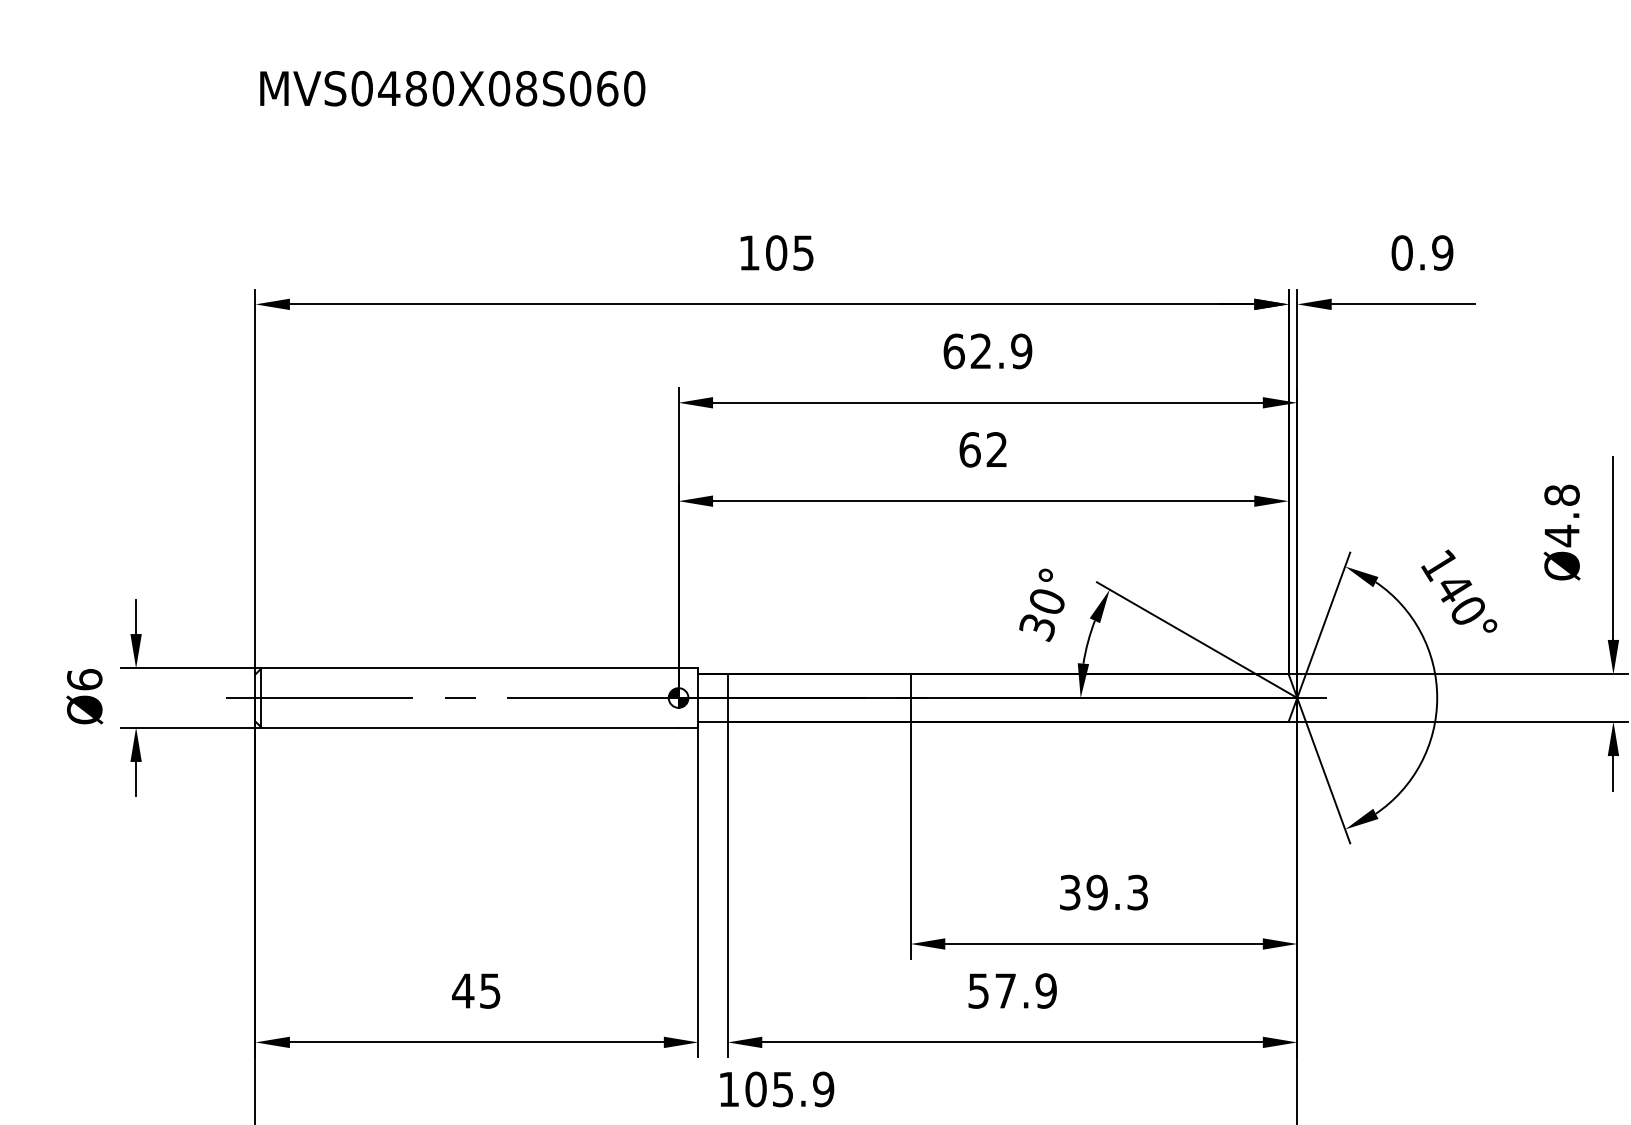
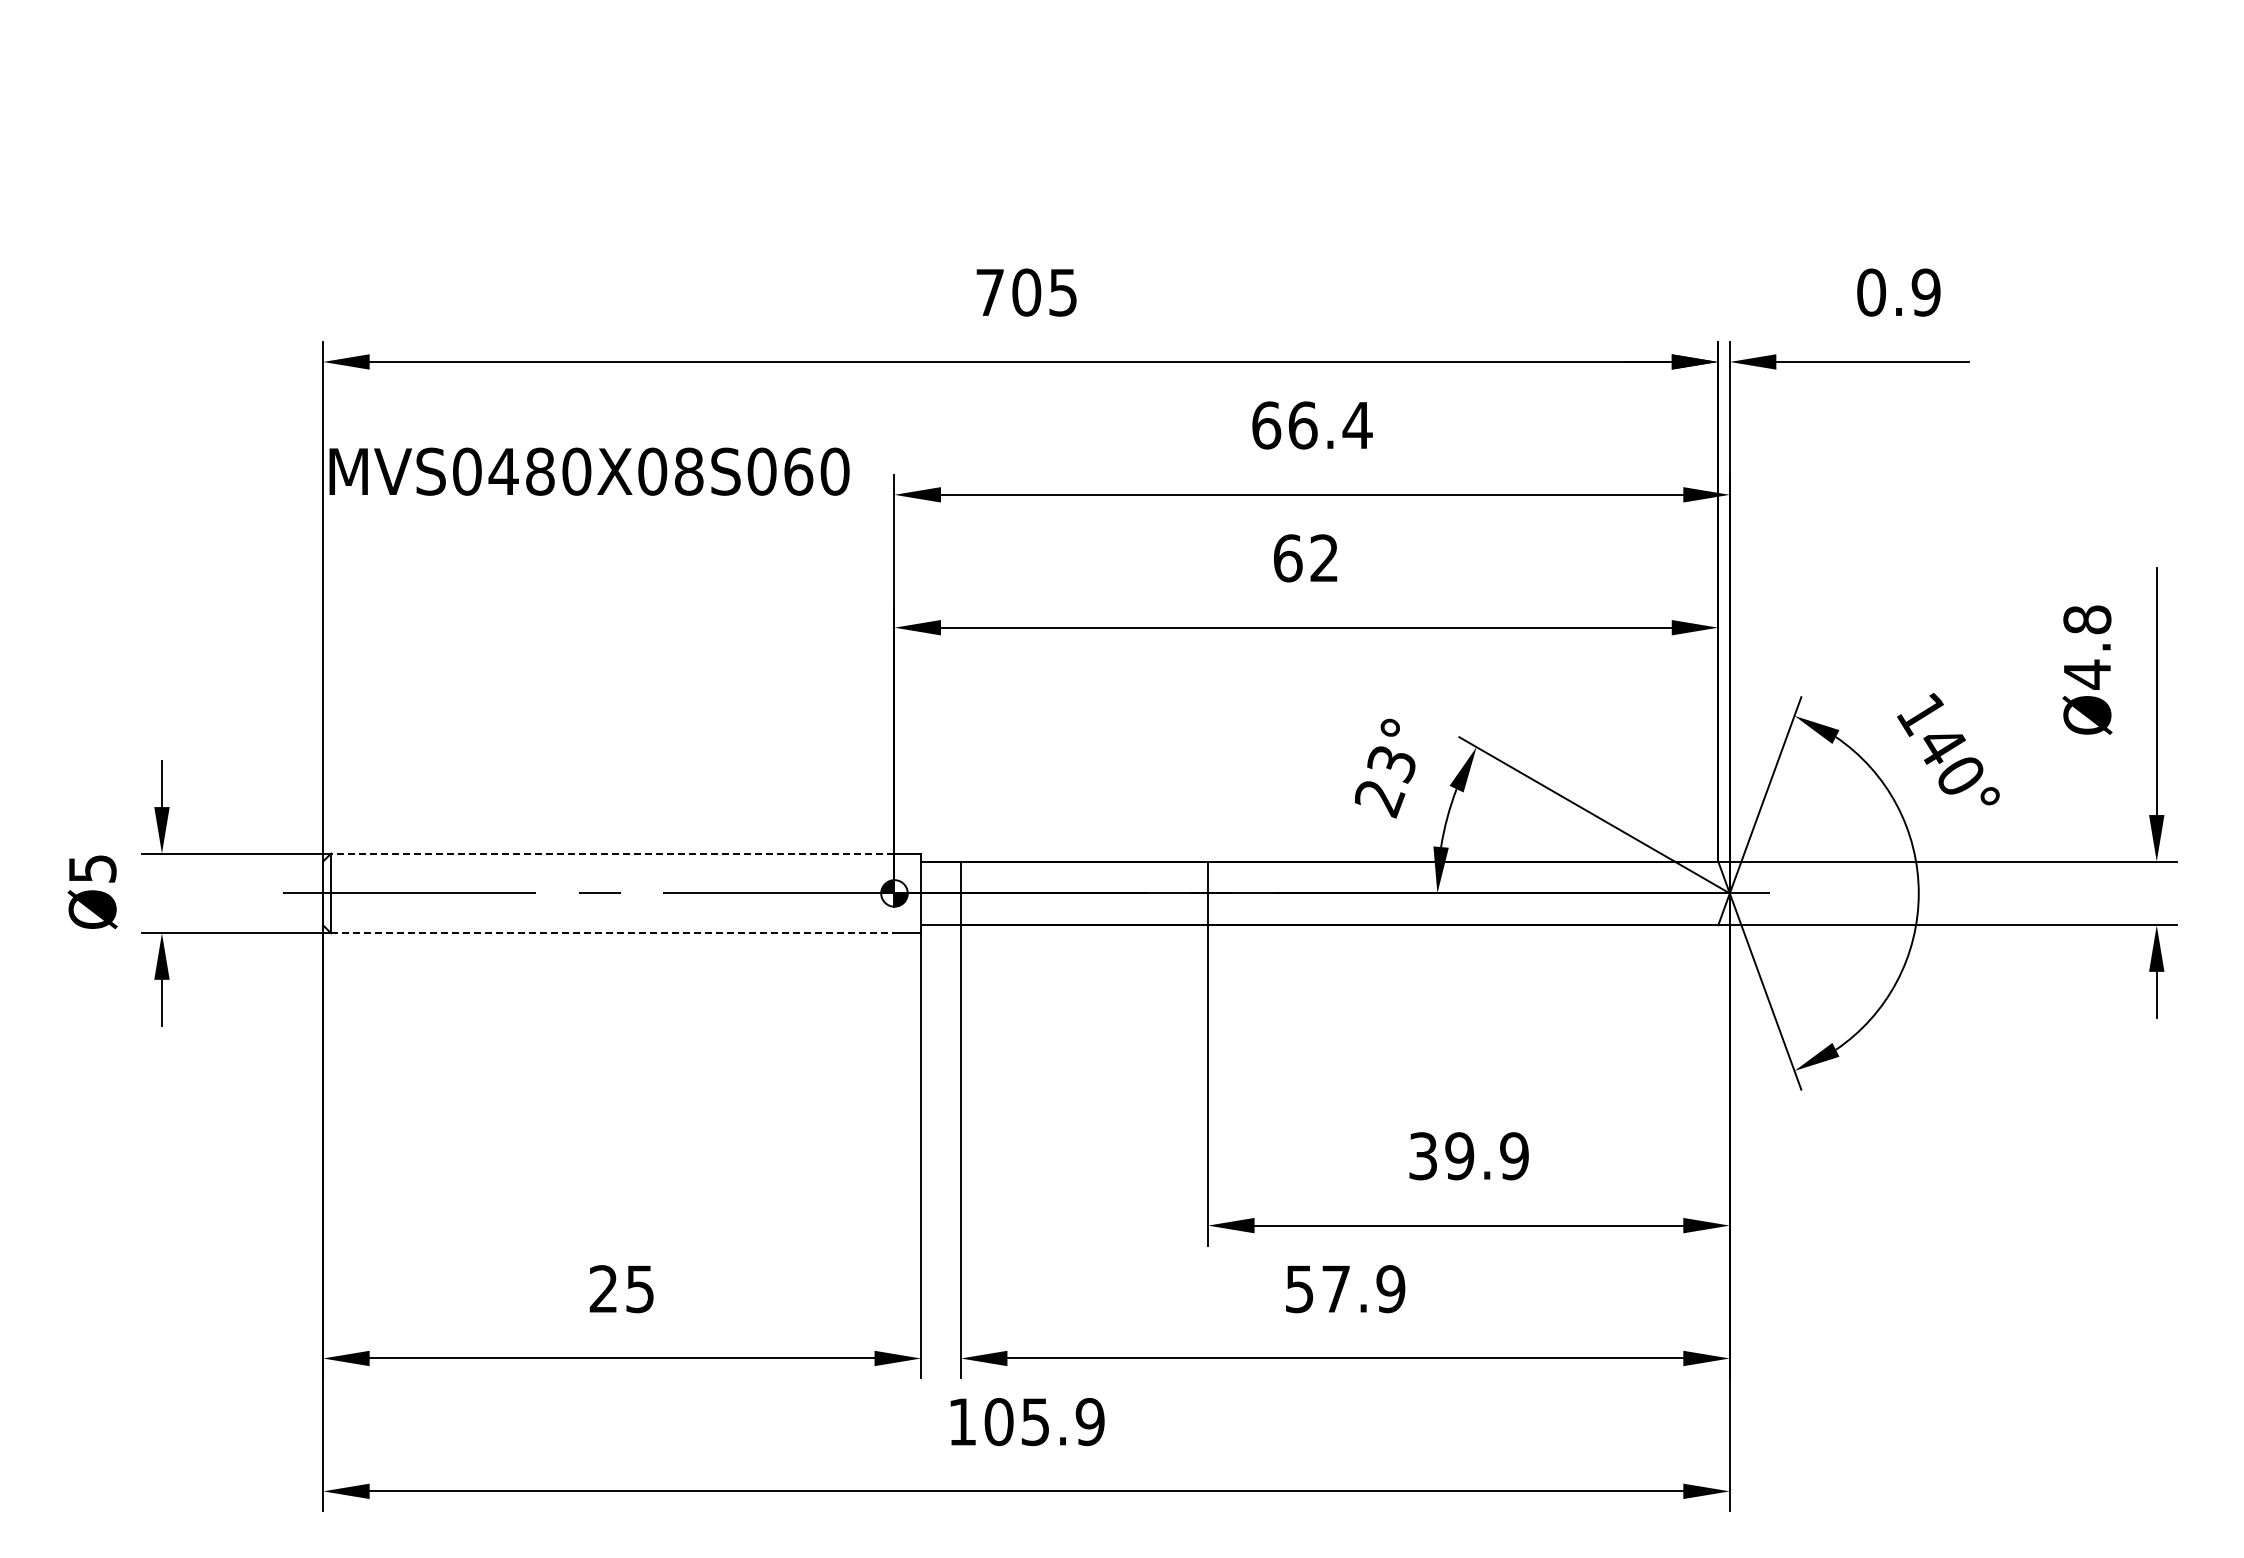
text: (452, 88) -> (589, 471), moved
text: (748, 252) -> (989, 292), 105 -> 705
text: (1001, 351) -> (1330, 425), 62.9 -> 66.4
text: (1041, 615) -> (1384, 782), 30° -> 23°
line: (469, 668) -> (612, 853), solid -> dashed
text: (84, 679) -> (92, 868), Ø6 -> Ø5
line: (469, 727) -> (612, 933), solid -> dashed
text: (1137, 892) -> (1514, 1156), 39.3 -> 39.9
text: (463, 990) -> (603, 1288), 45 -> 25

